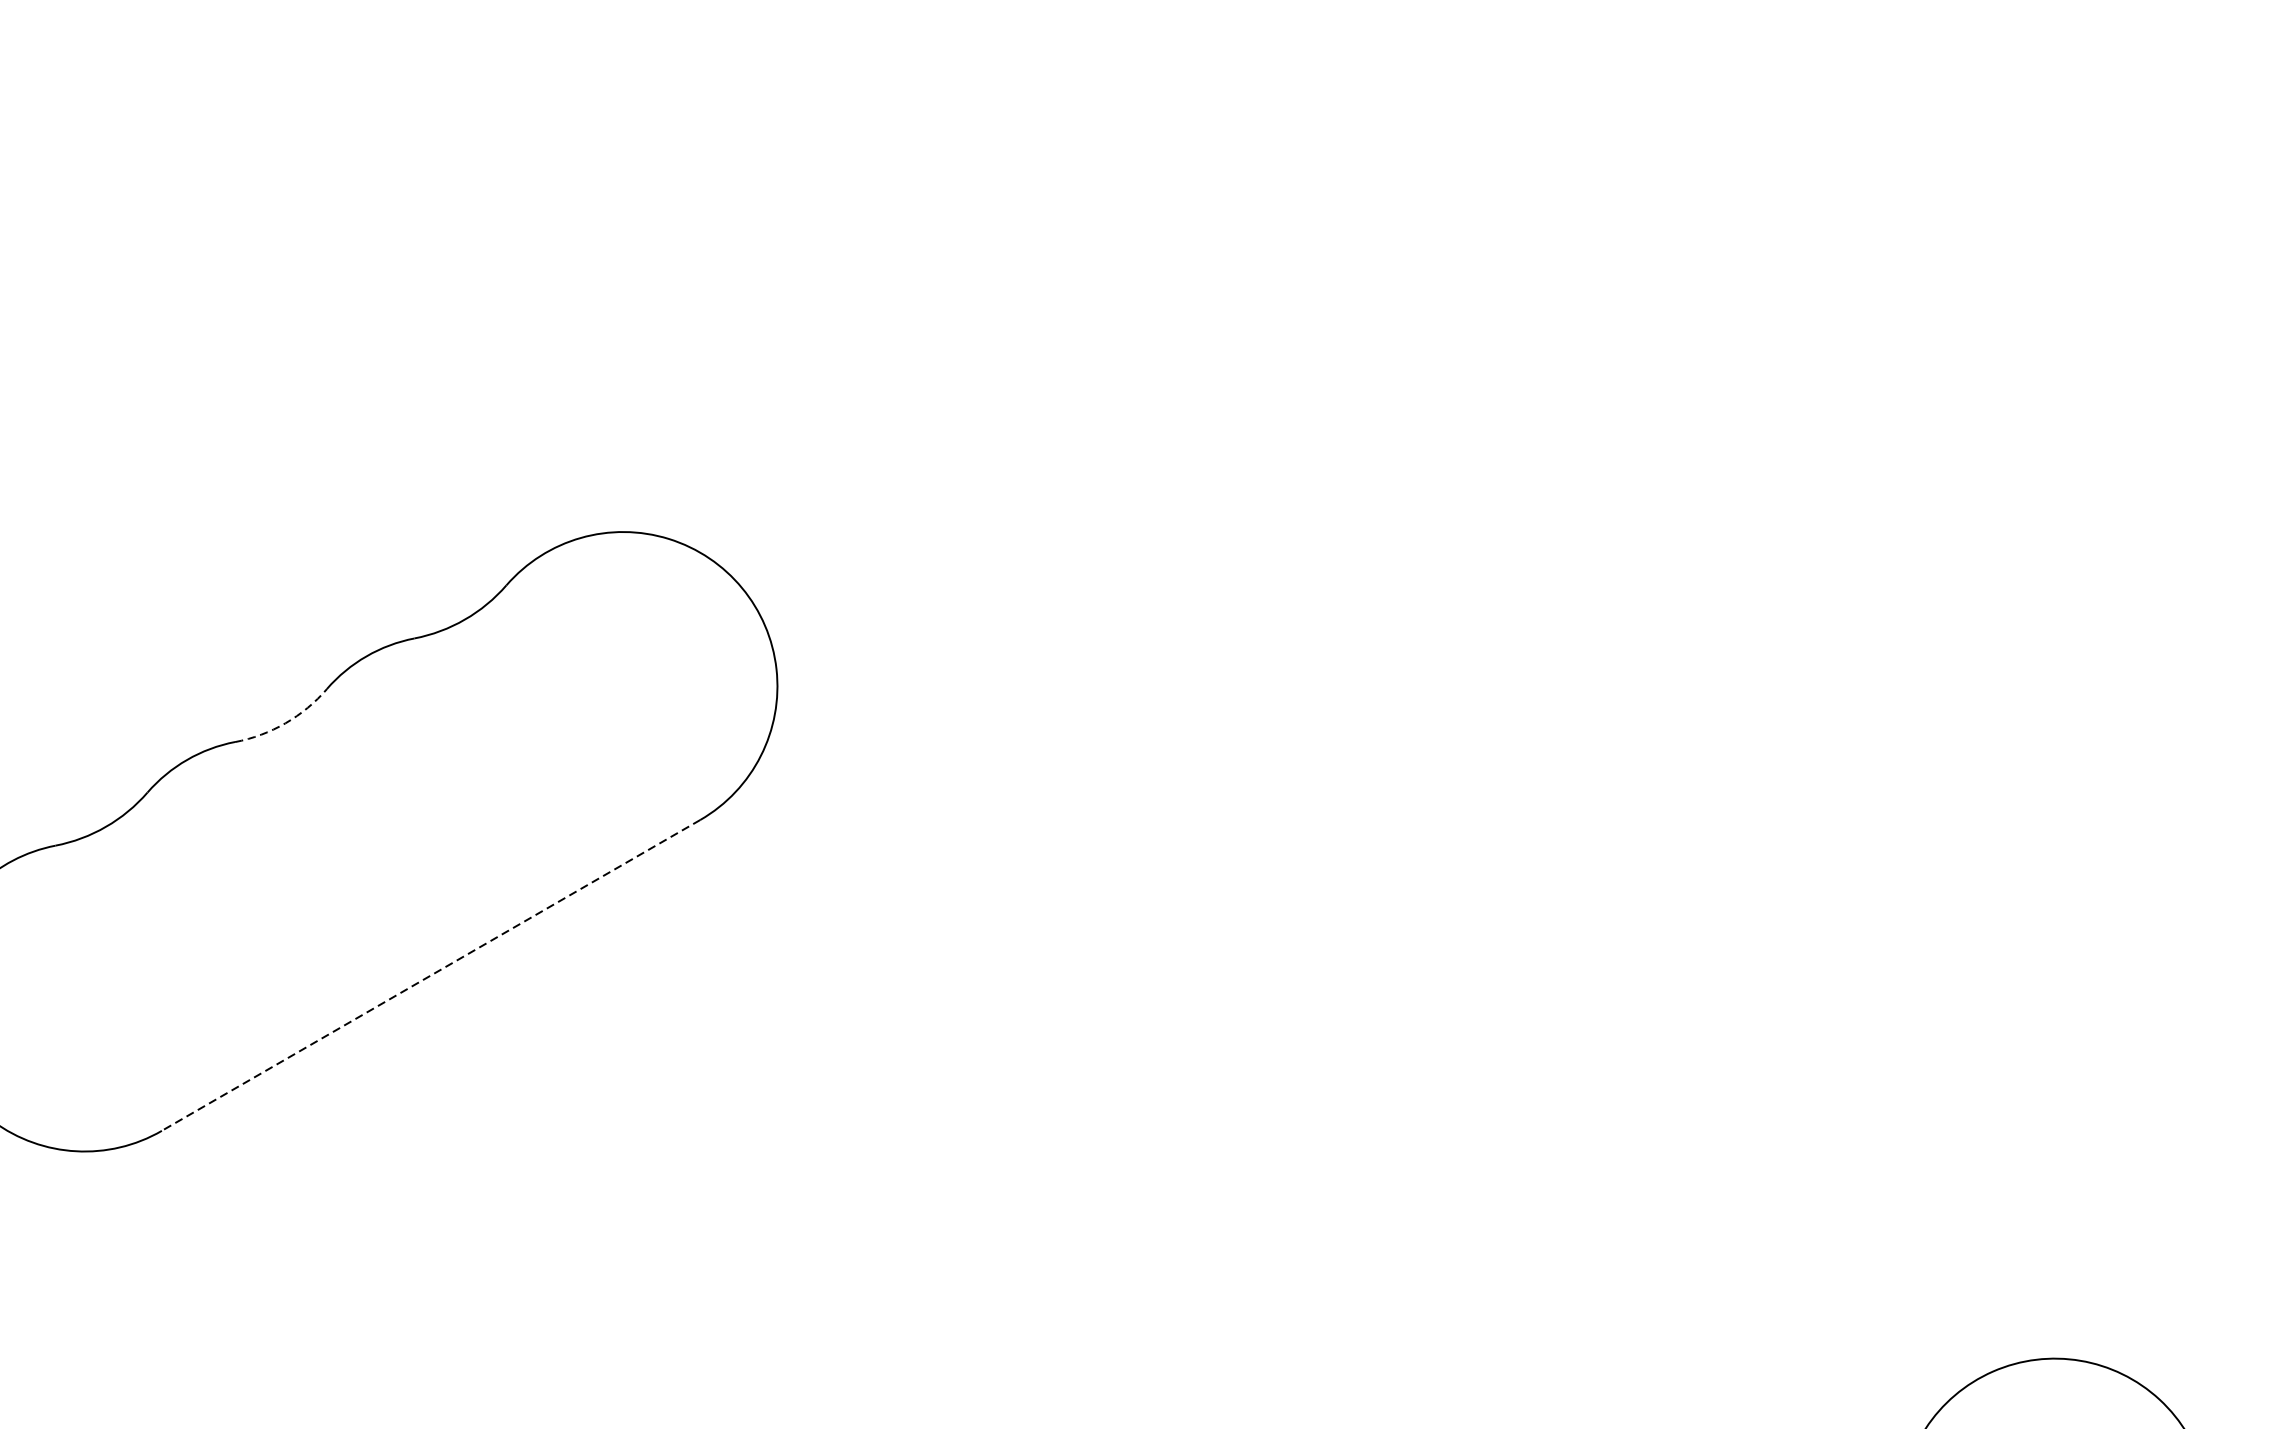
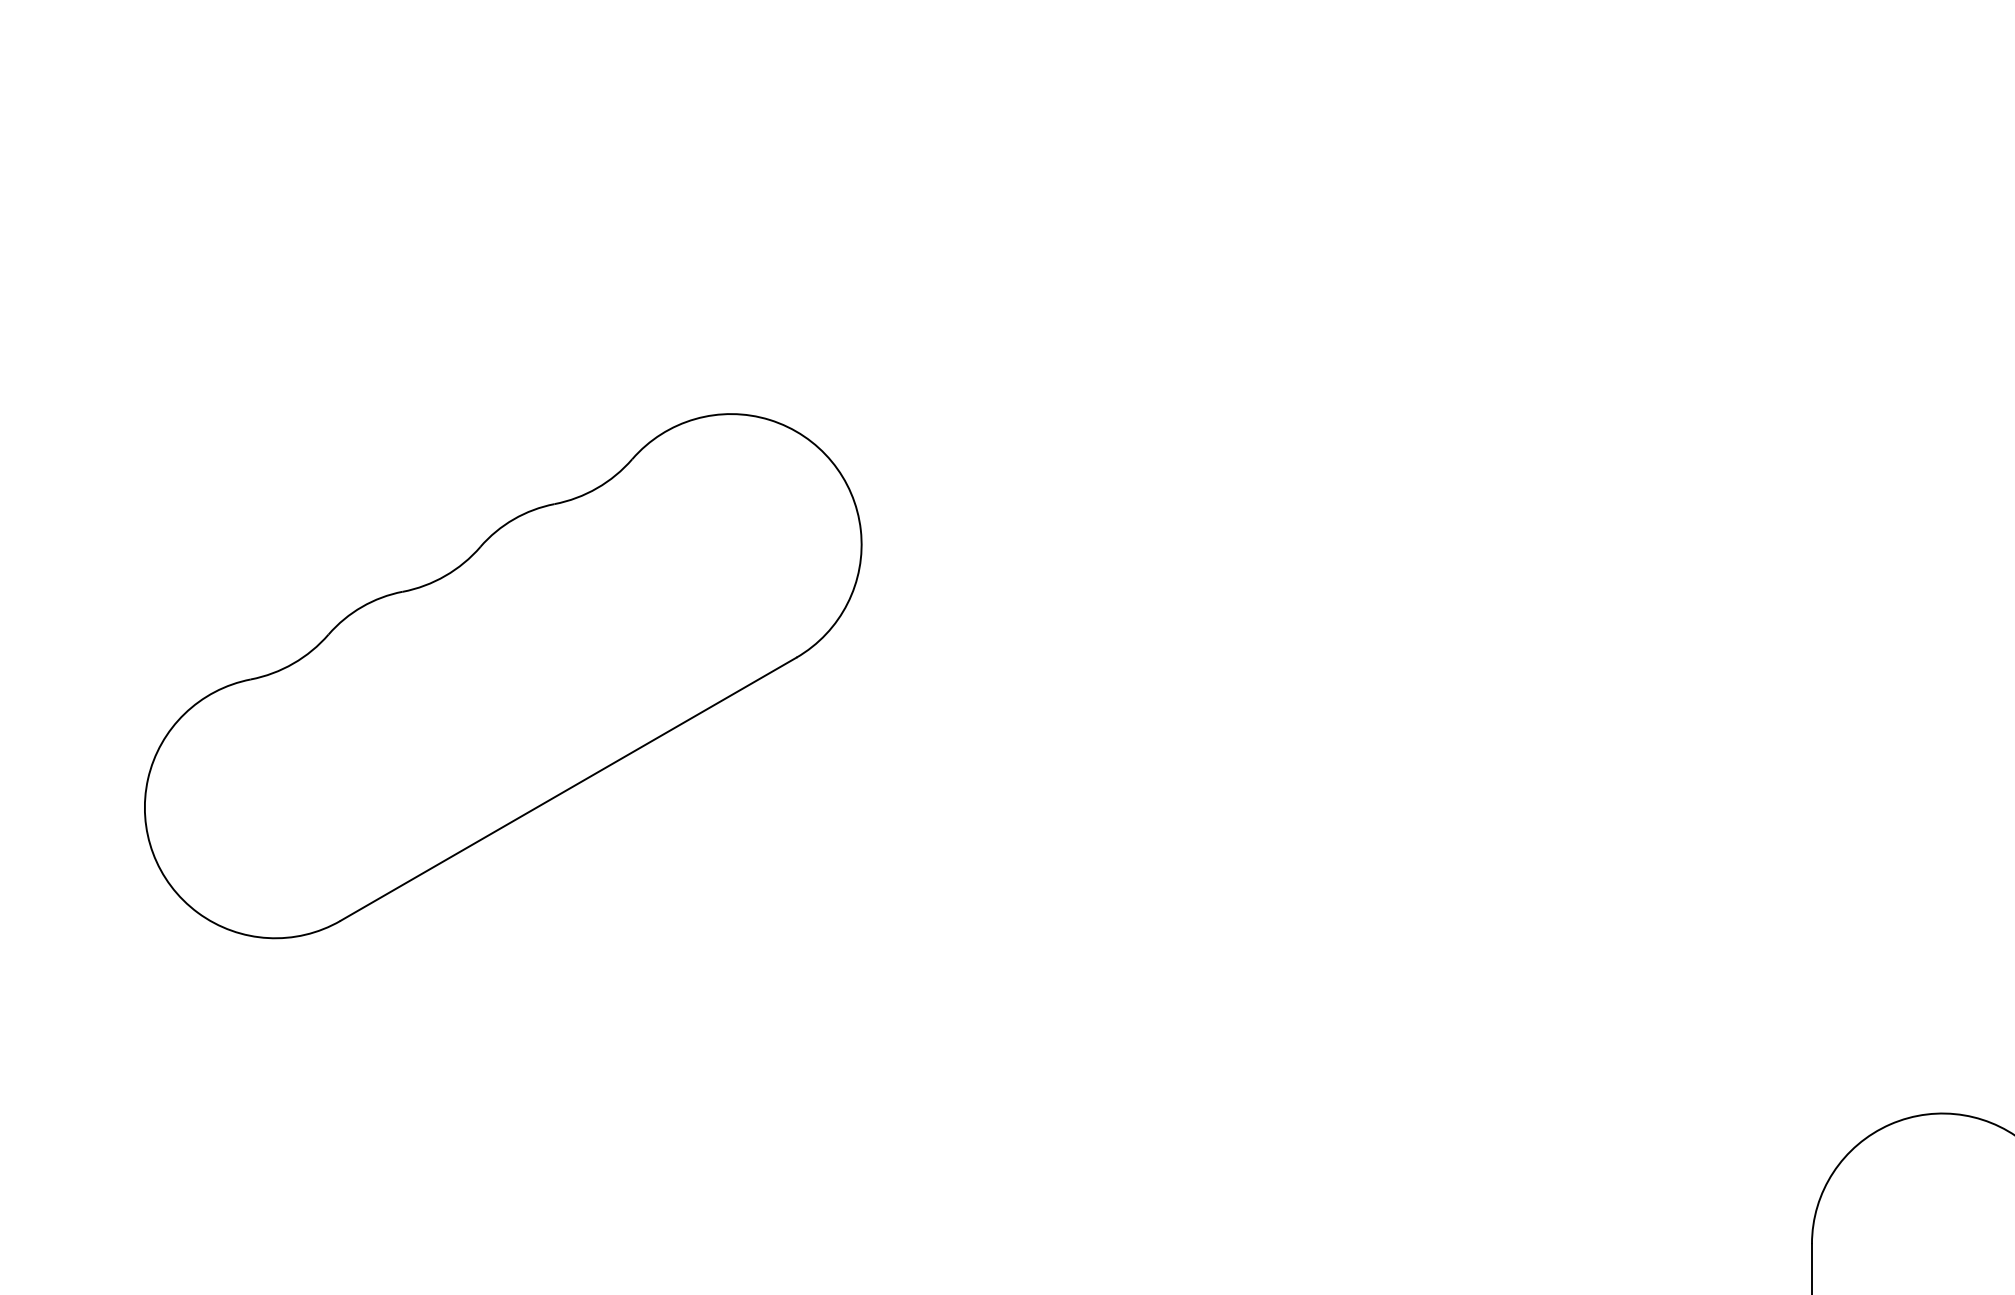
arc: (285, 722) -> (445, 575), dashed -> solid
line: (431, 975) -> (568, 789), dashed -> solid

